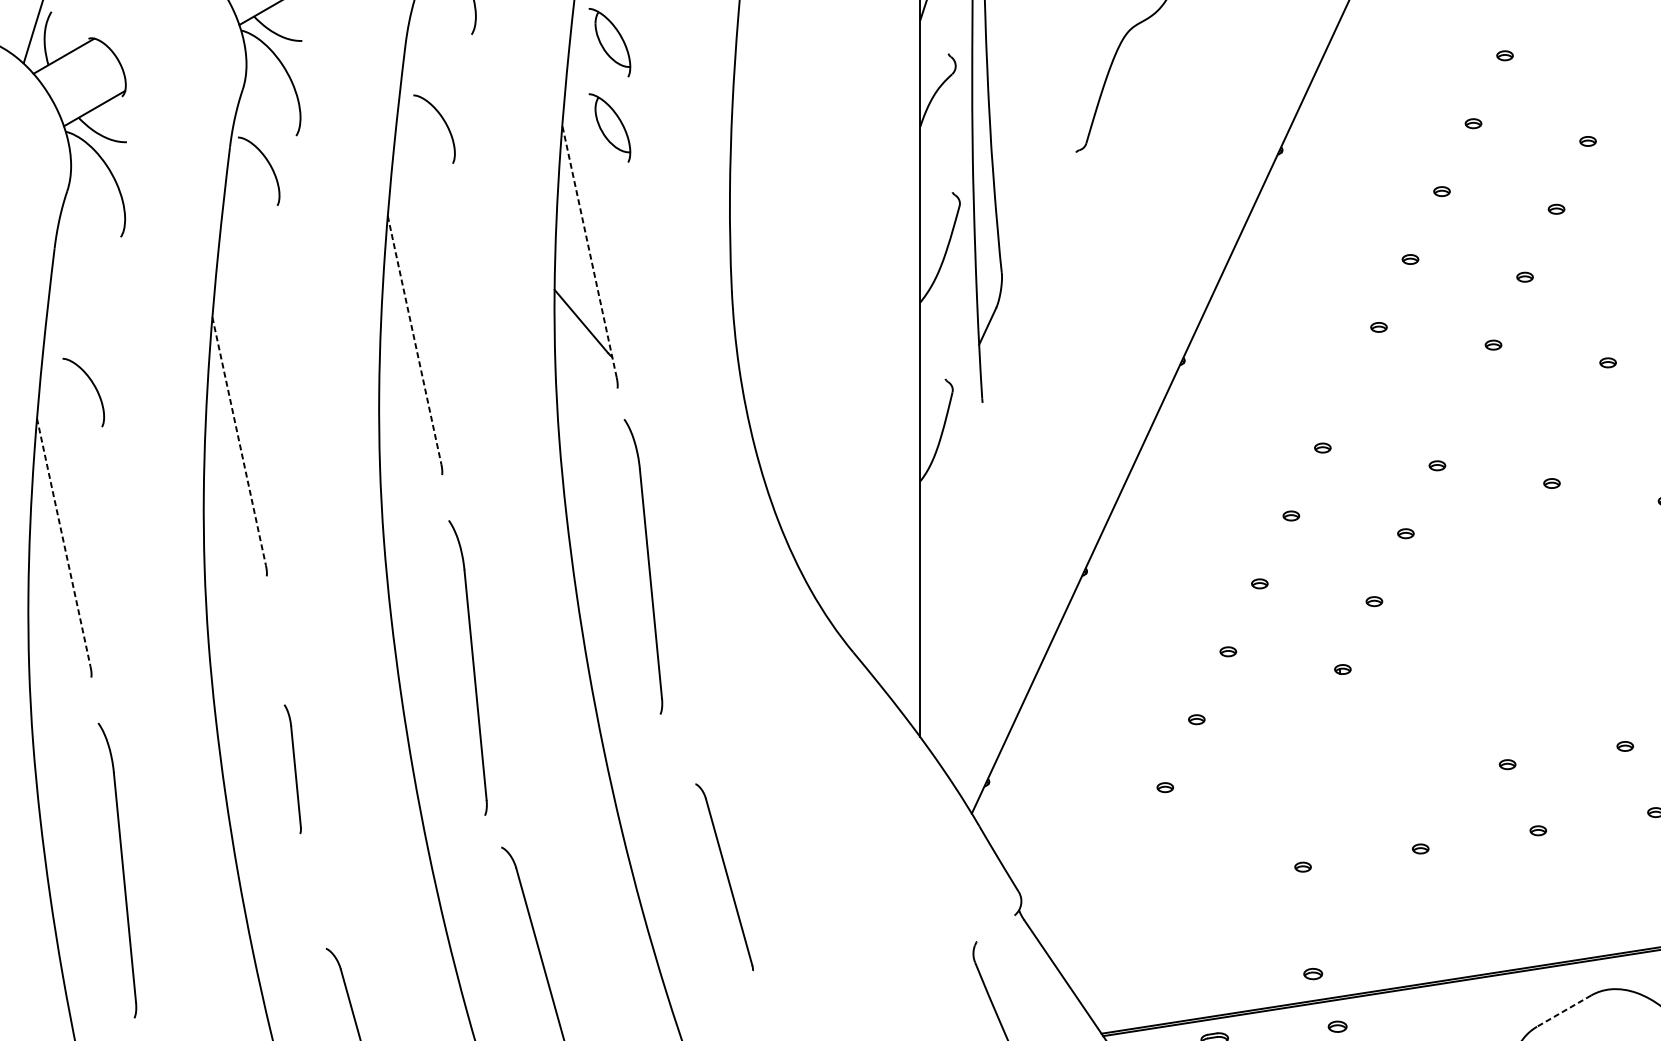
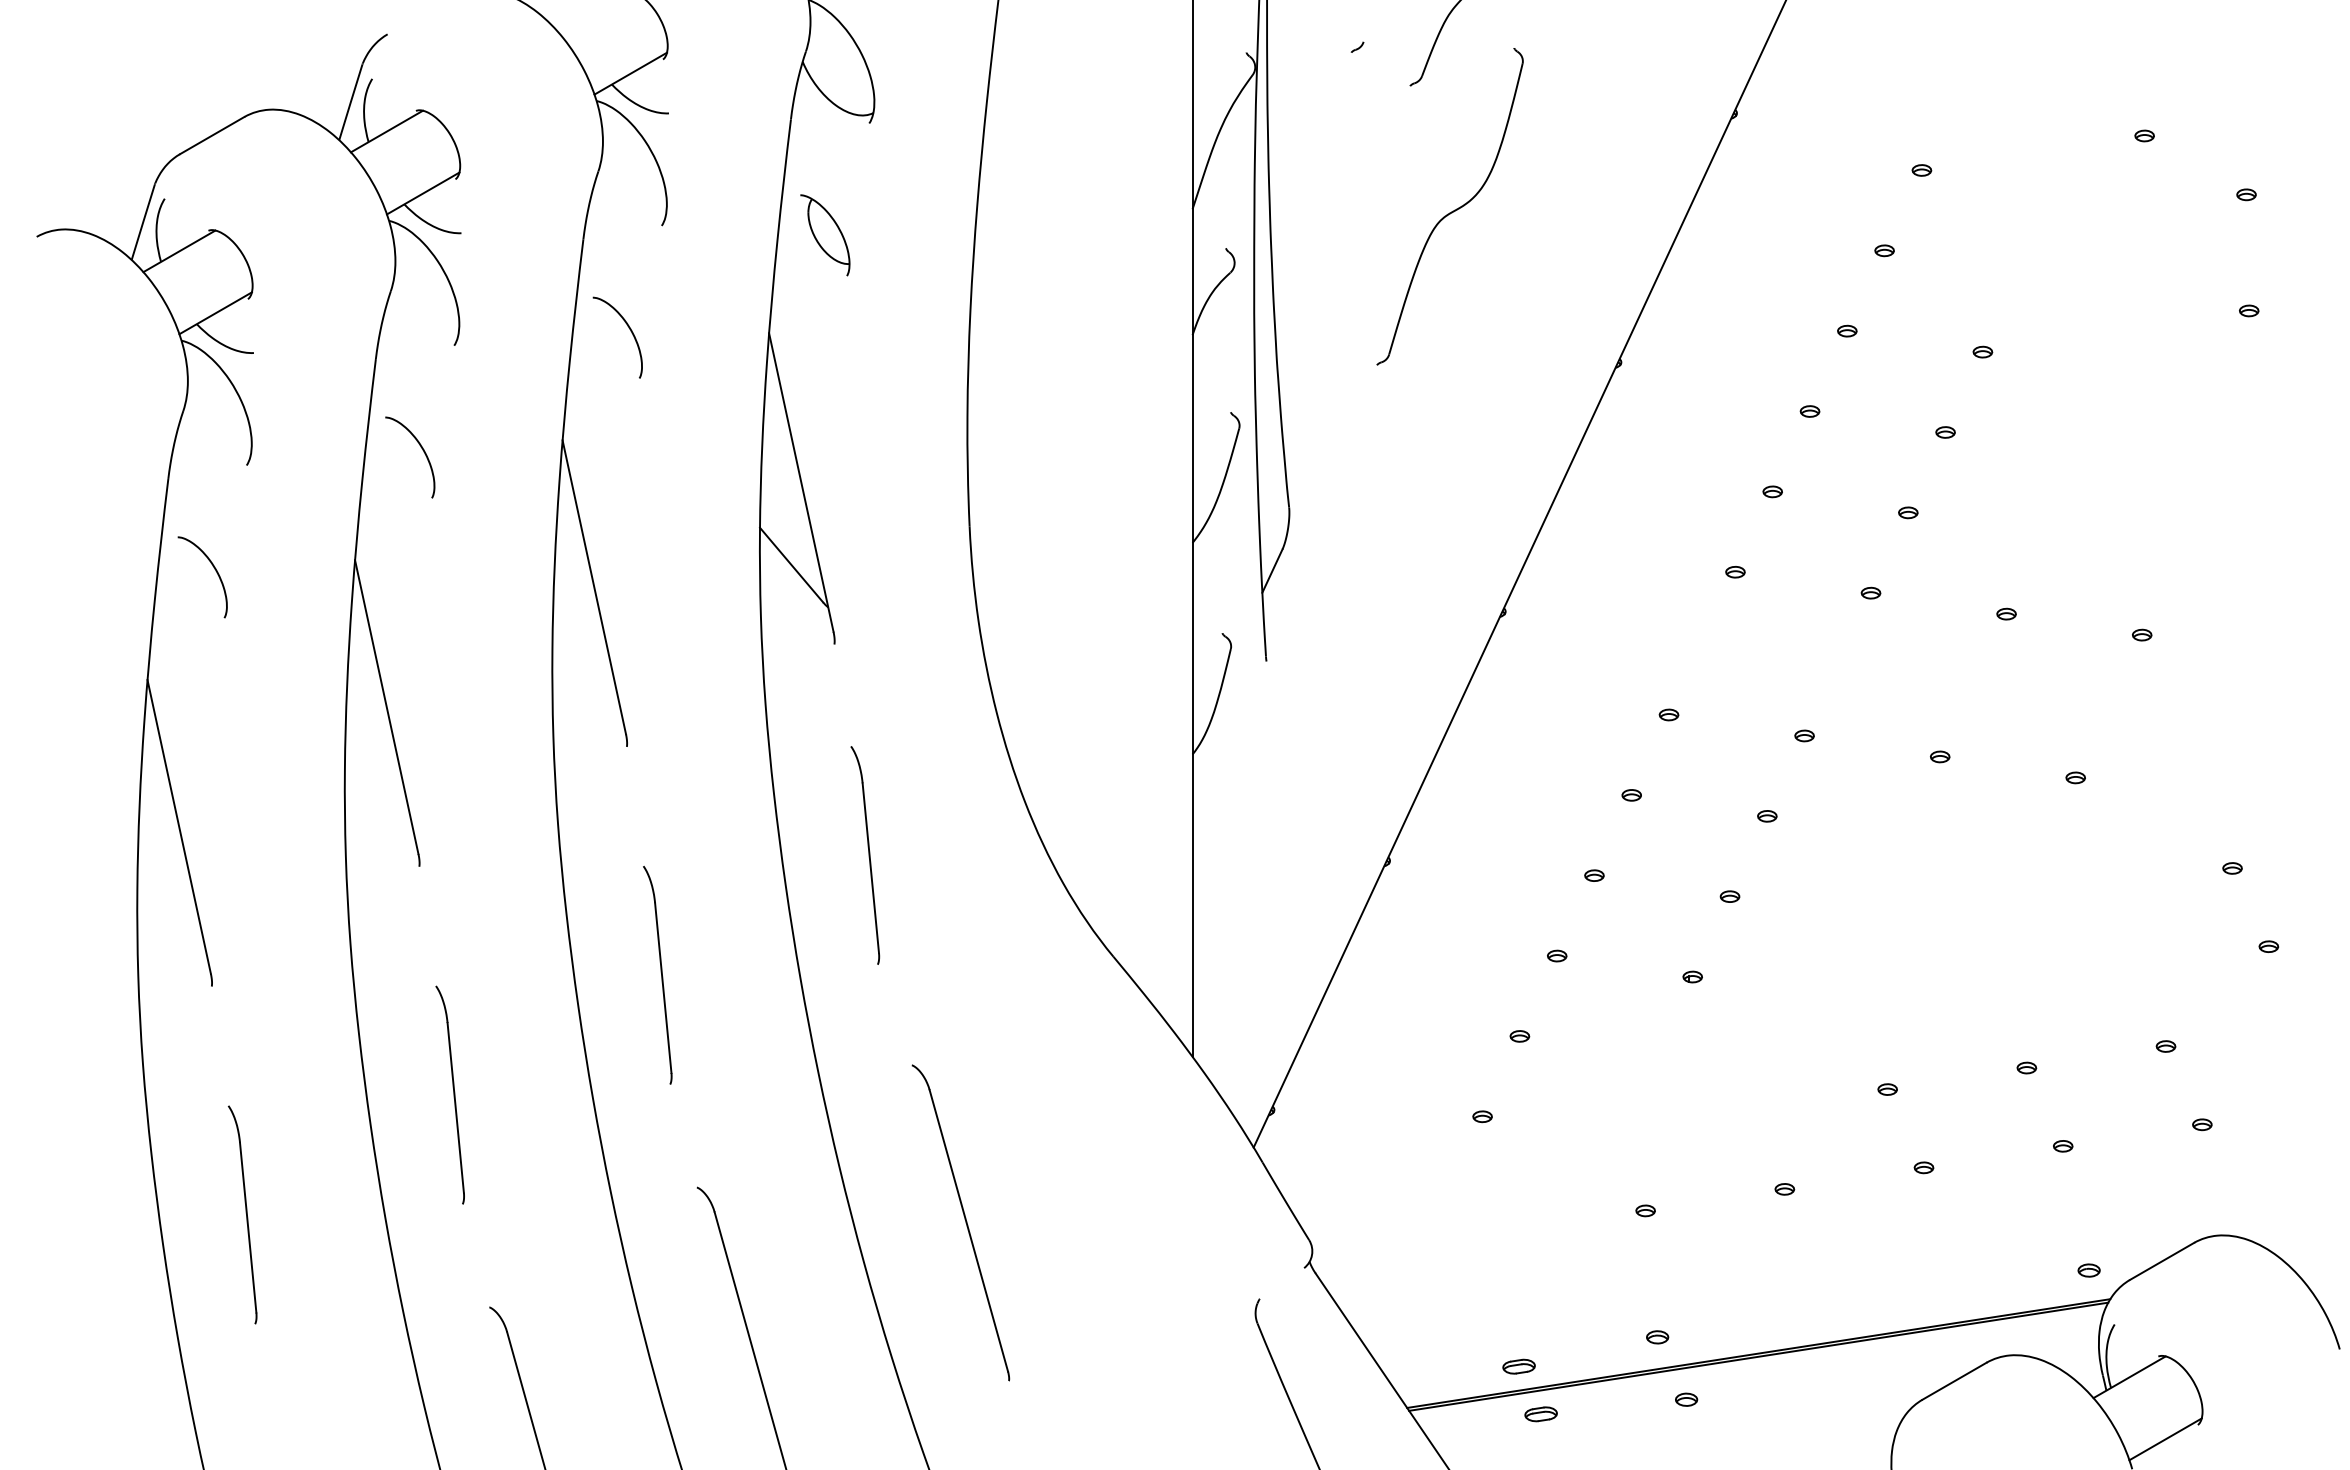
part: (609, 128) -> (825, 336), removed
curve: (269, 165) -> (422, 450), moved
line: (589, 251) -> (801, 482), dashed -> solid
line: (414, 340) -> (594, 587), dashed -> solid
curve: (94, 387) -> (215, 571), moved
line: (238, 441) -> (386, 707), dashed -> solid
line: (64, 543) -> (179, 827), dashed -> solid
part: (643, 566) -> (865, 855), size x0.62
part: (468, 668) -> (657, 975), size x0.62
part: (292, 768) -> (449, 1094), size x1.43
part: (117, 870) -> (242, 1214), size x0.62
part: (724, 876) -> (960, 1222), size x1.43
part: (1195, 998) -> (1518, 1366), added
line: (1564, 1011) -> (1954, 1381), dashed -> solid

